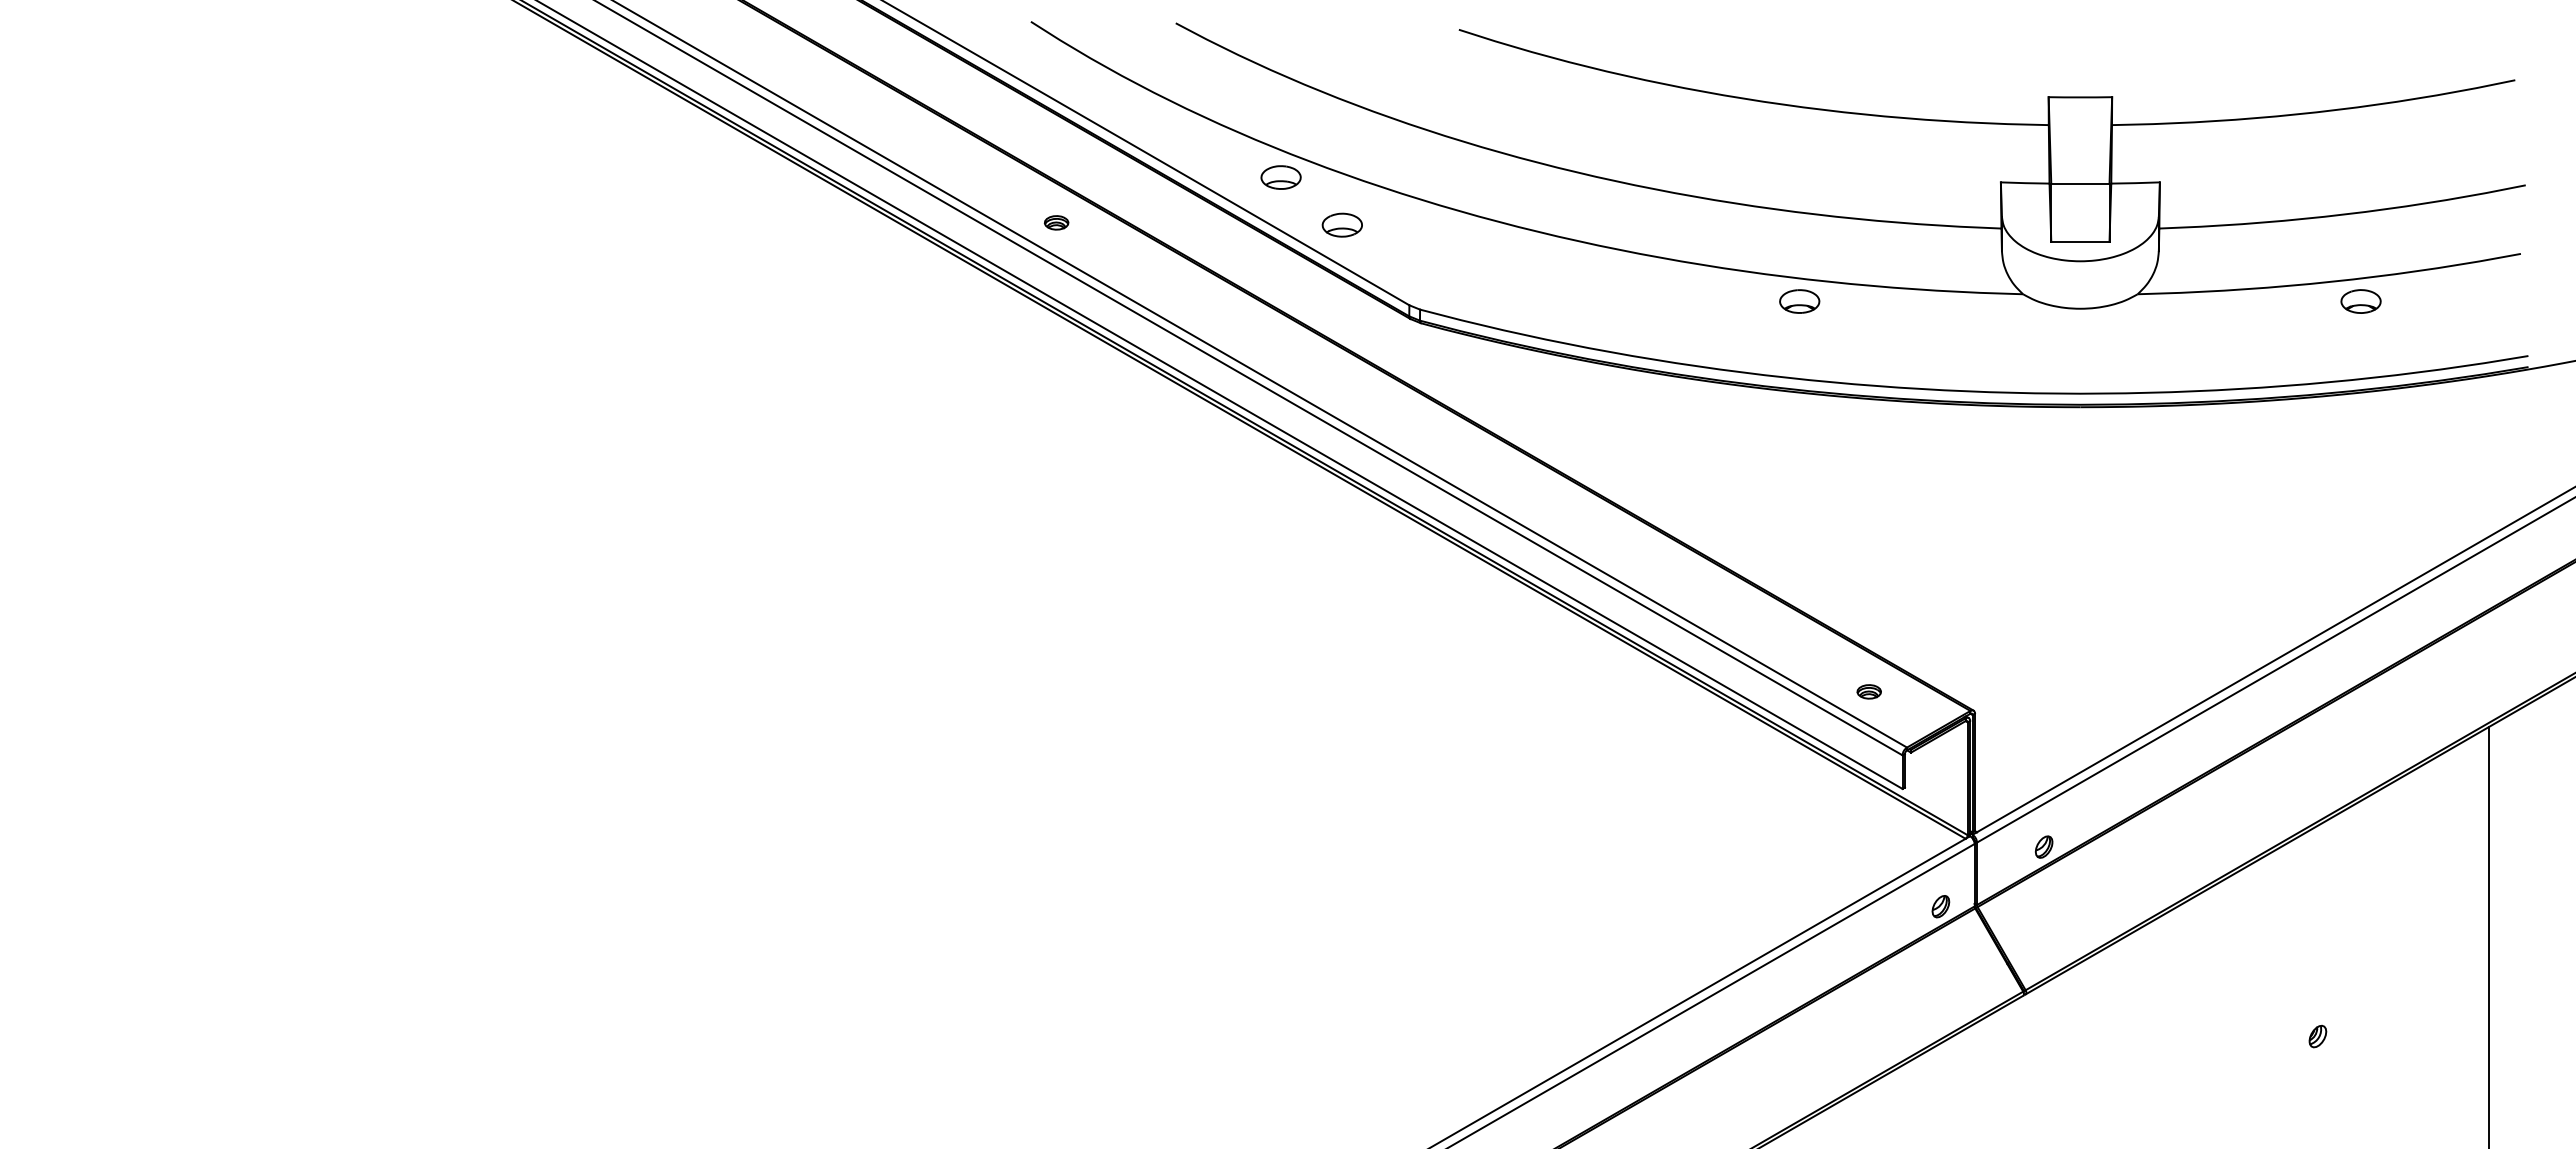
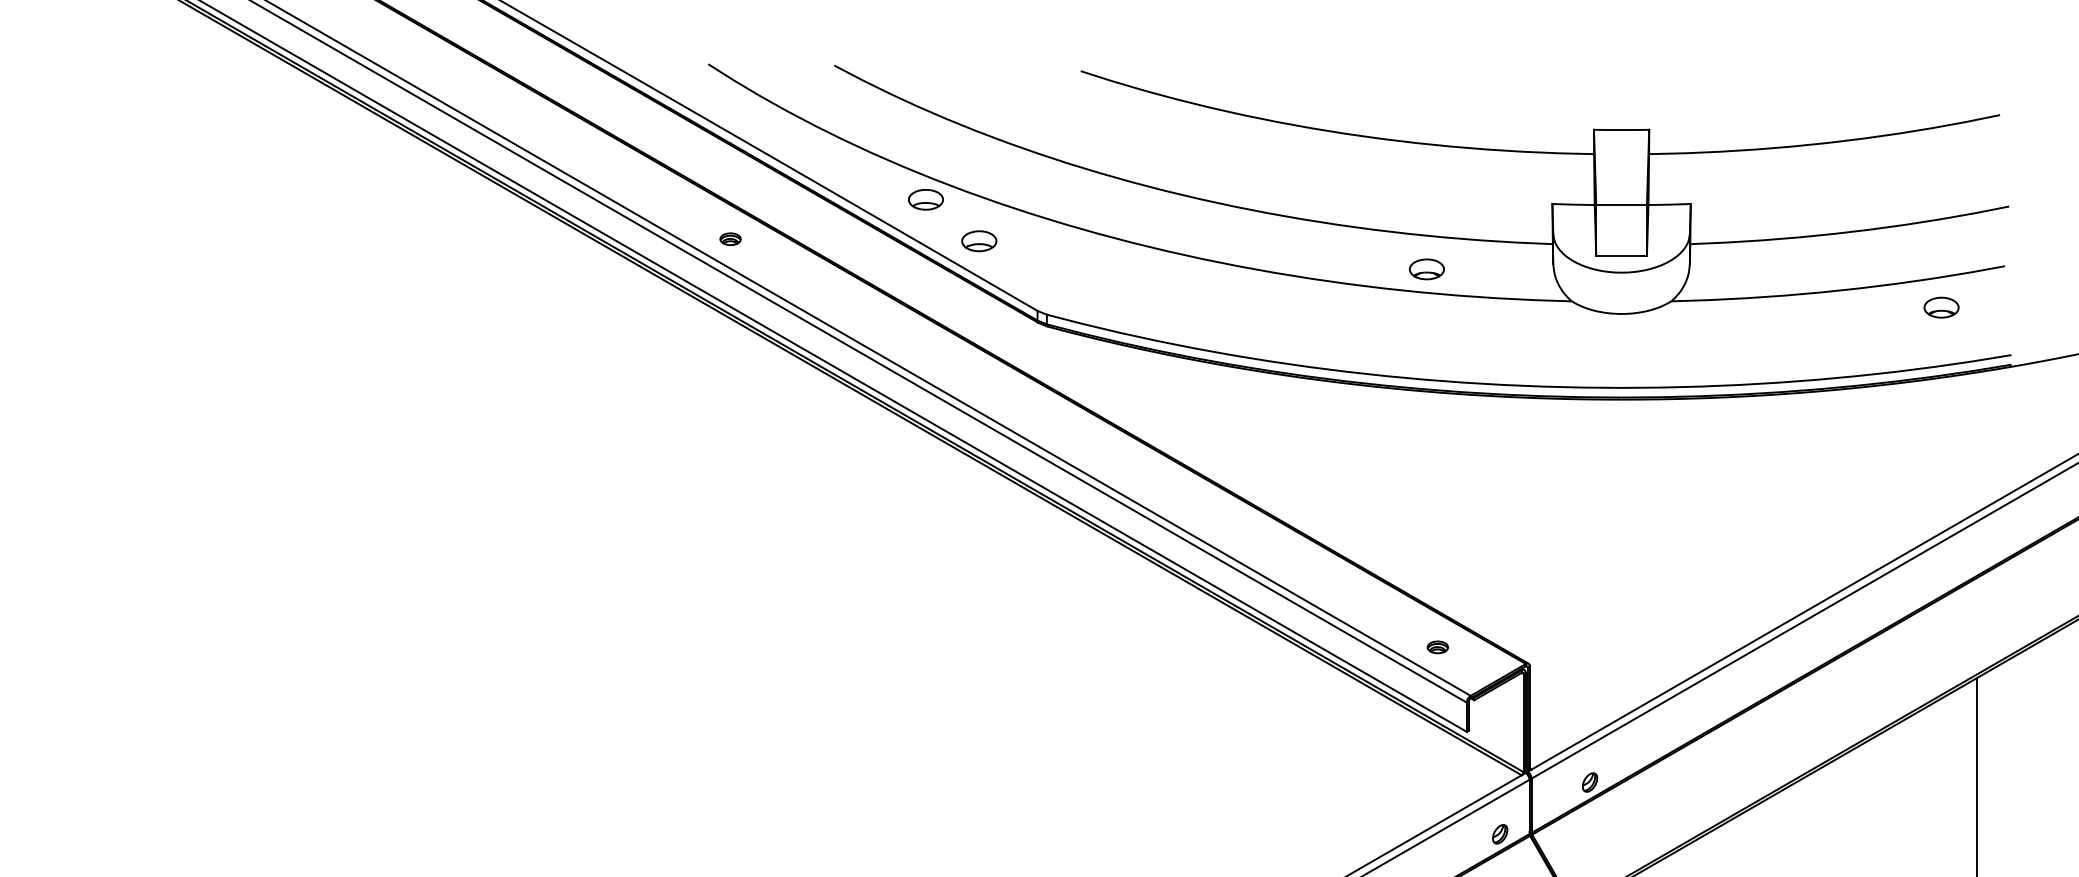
part: (1799, 301) -> (1426, 269), moved
part: (2360, 301) -> (1941, 307), moved

